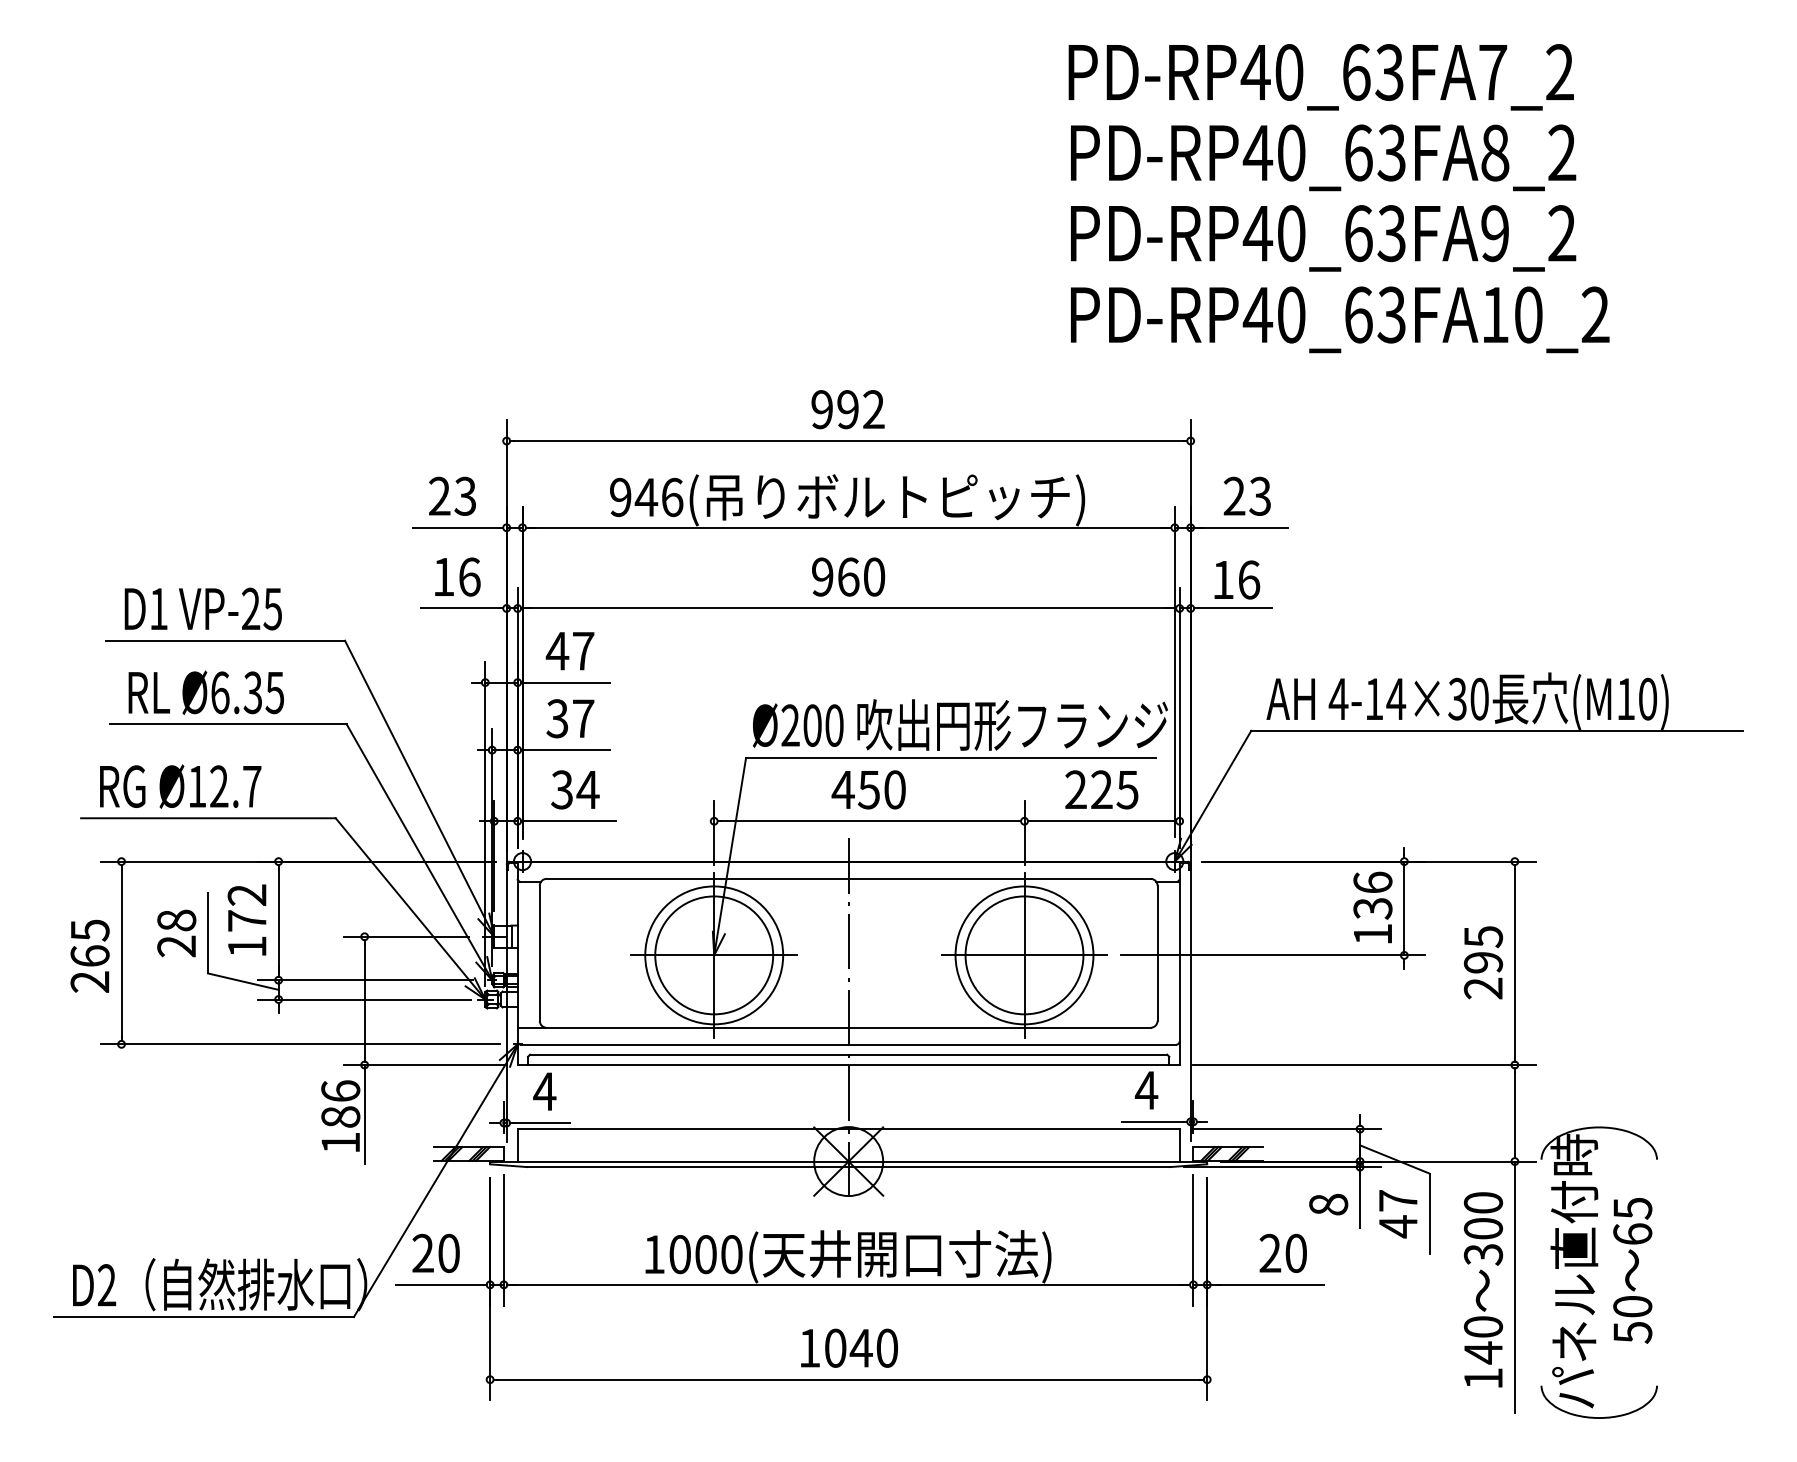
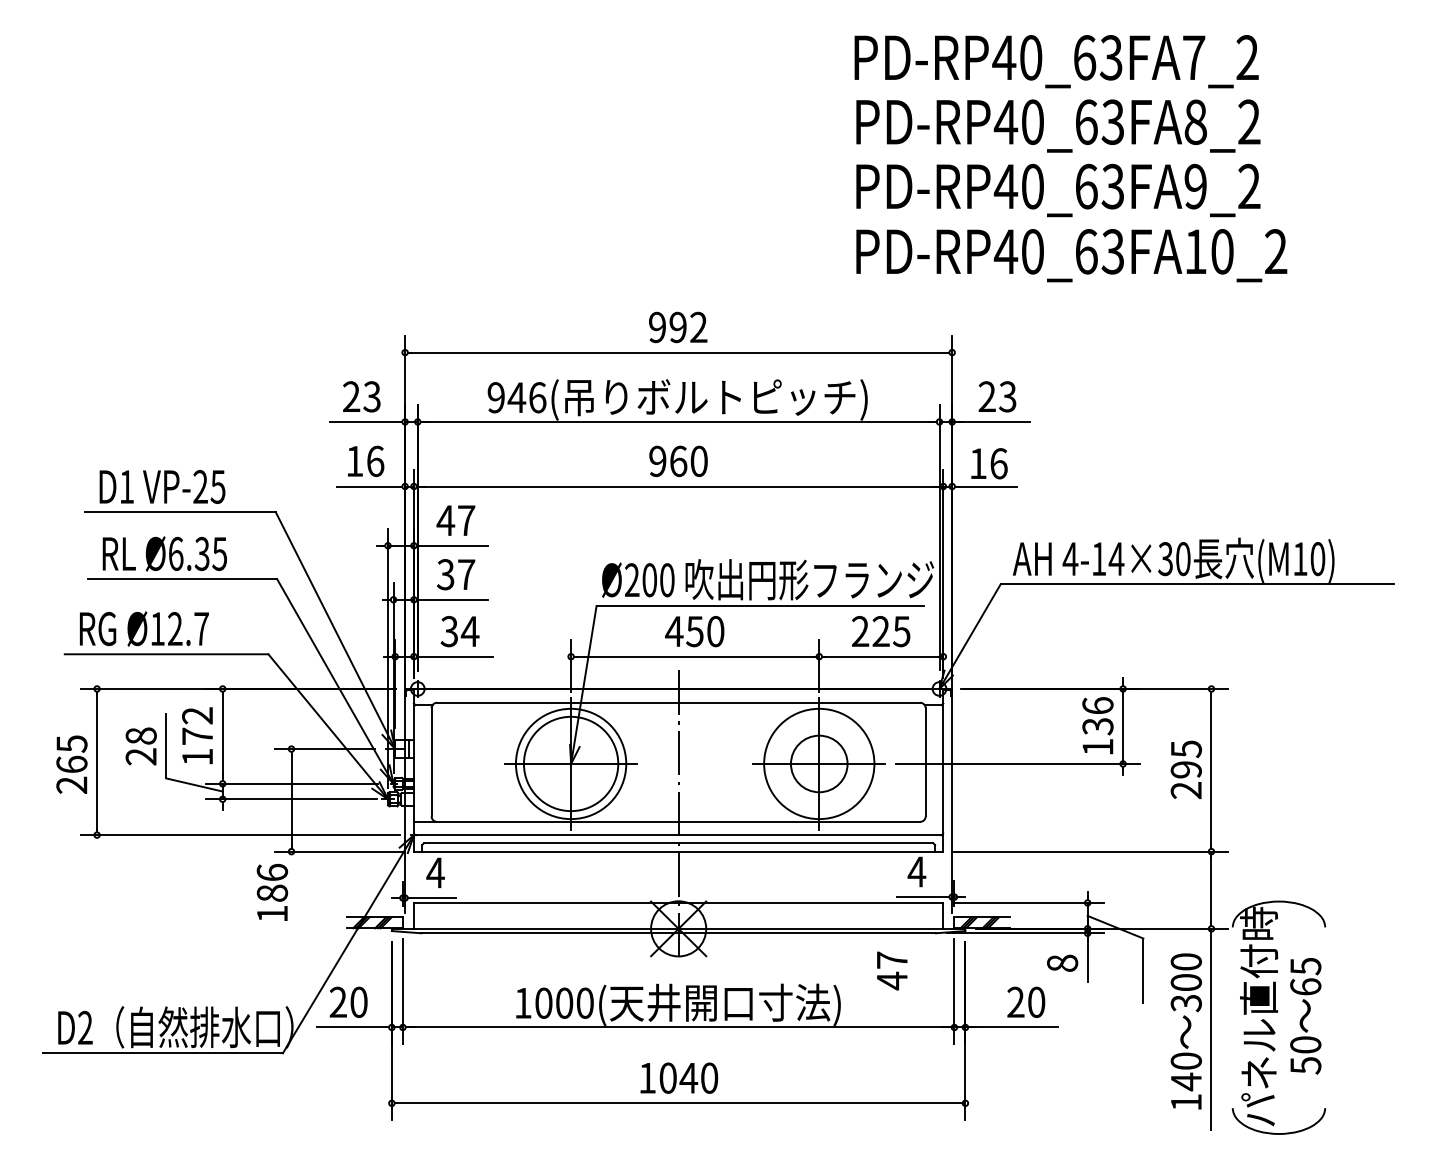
circle: (1024, 954) -> (819, 763), size x0.6
line: (364, 1114) -> (291, 891), removed
text: (1398, 1213) -> (892, 970), moved

